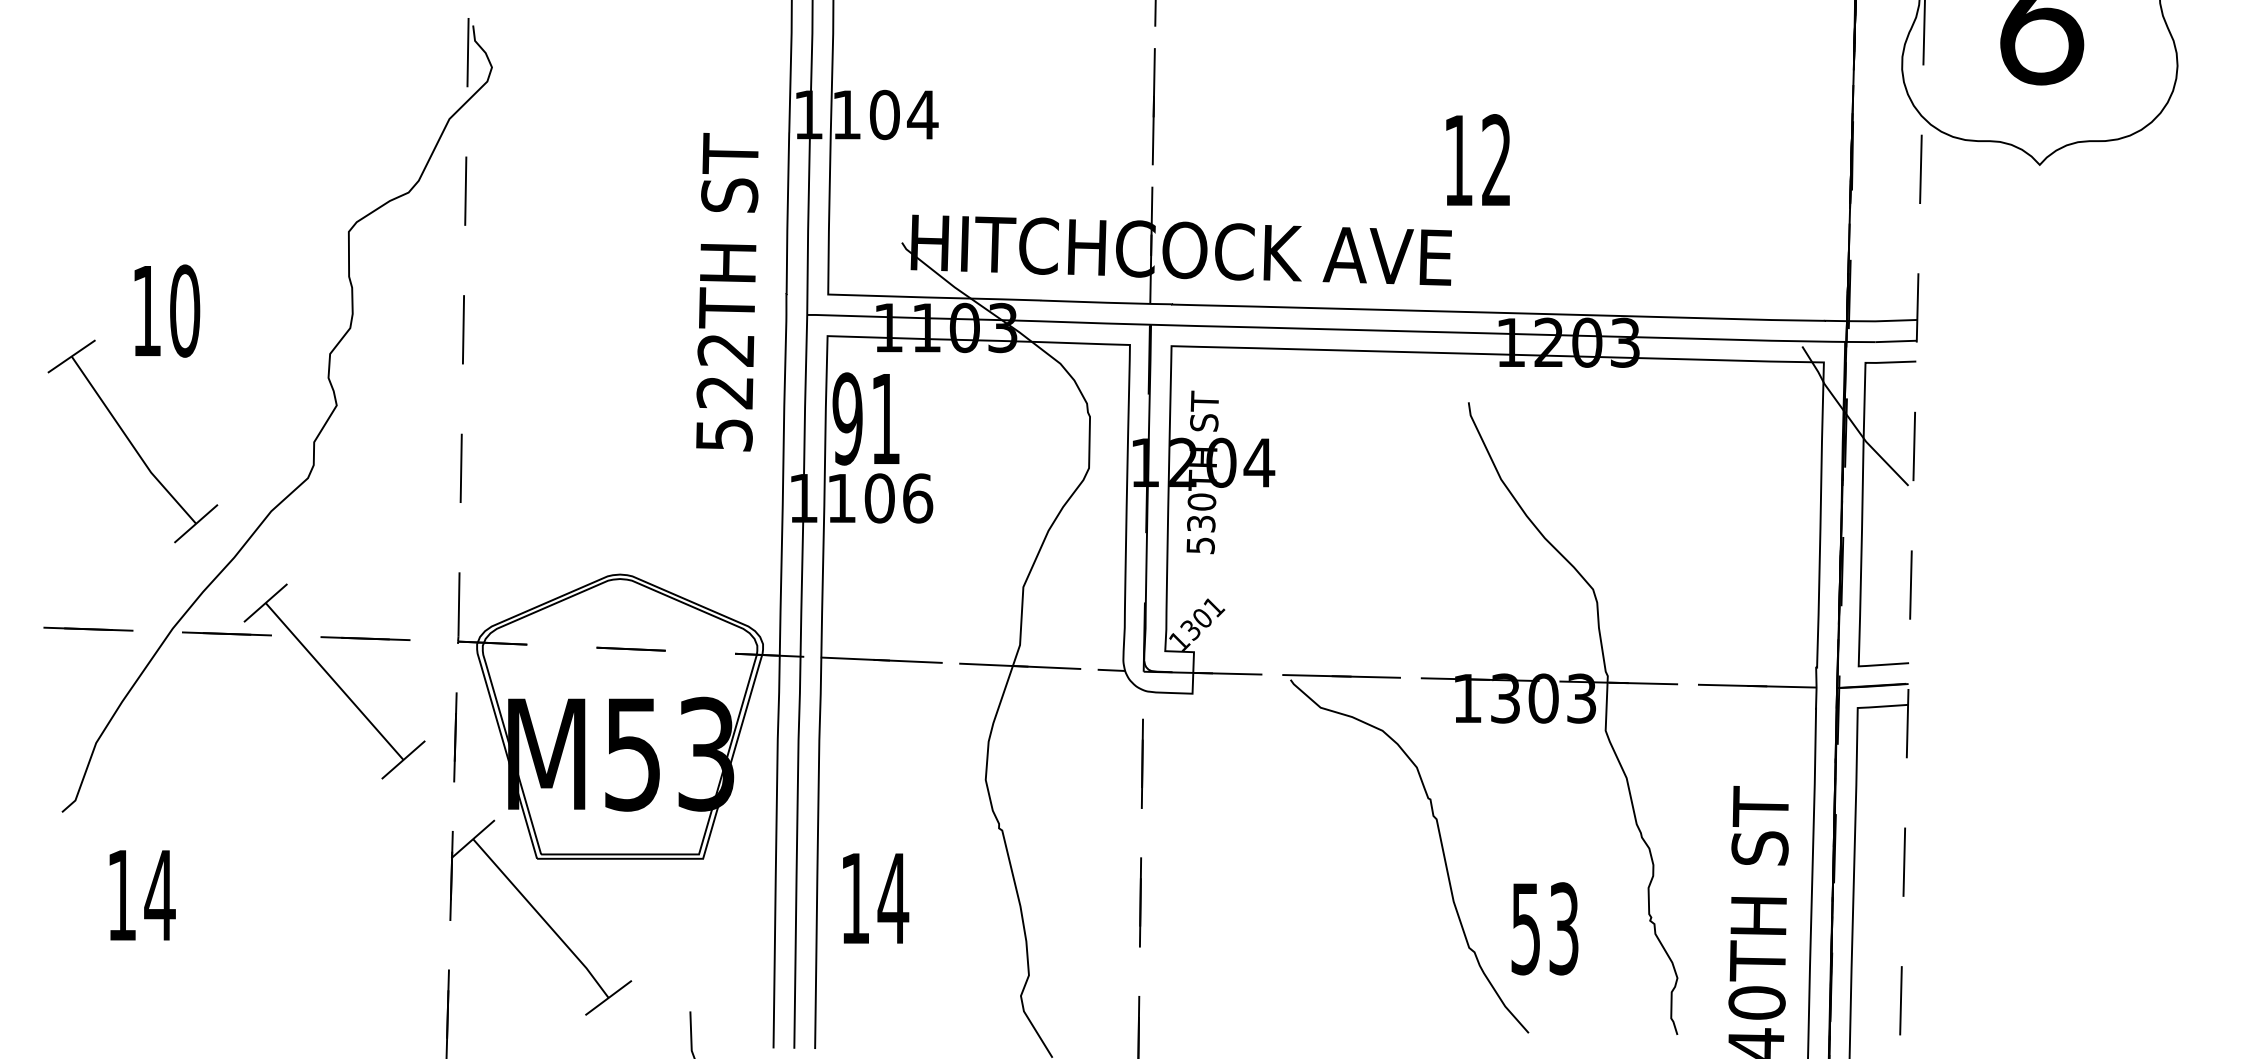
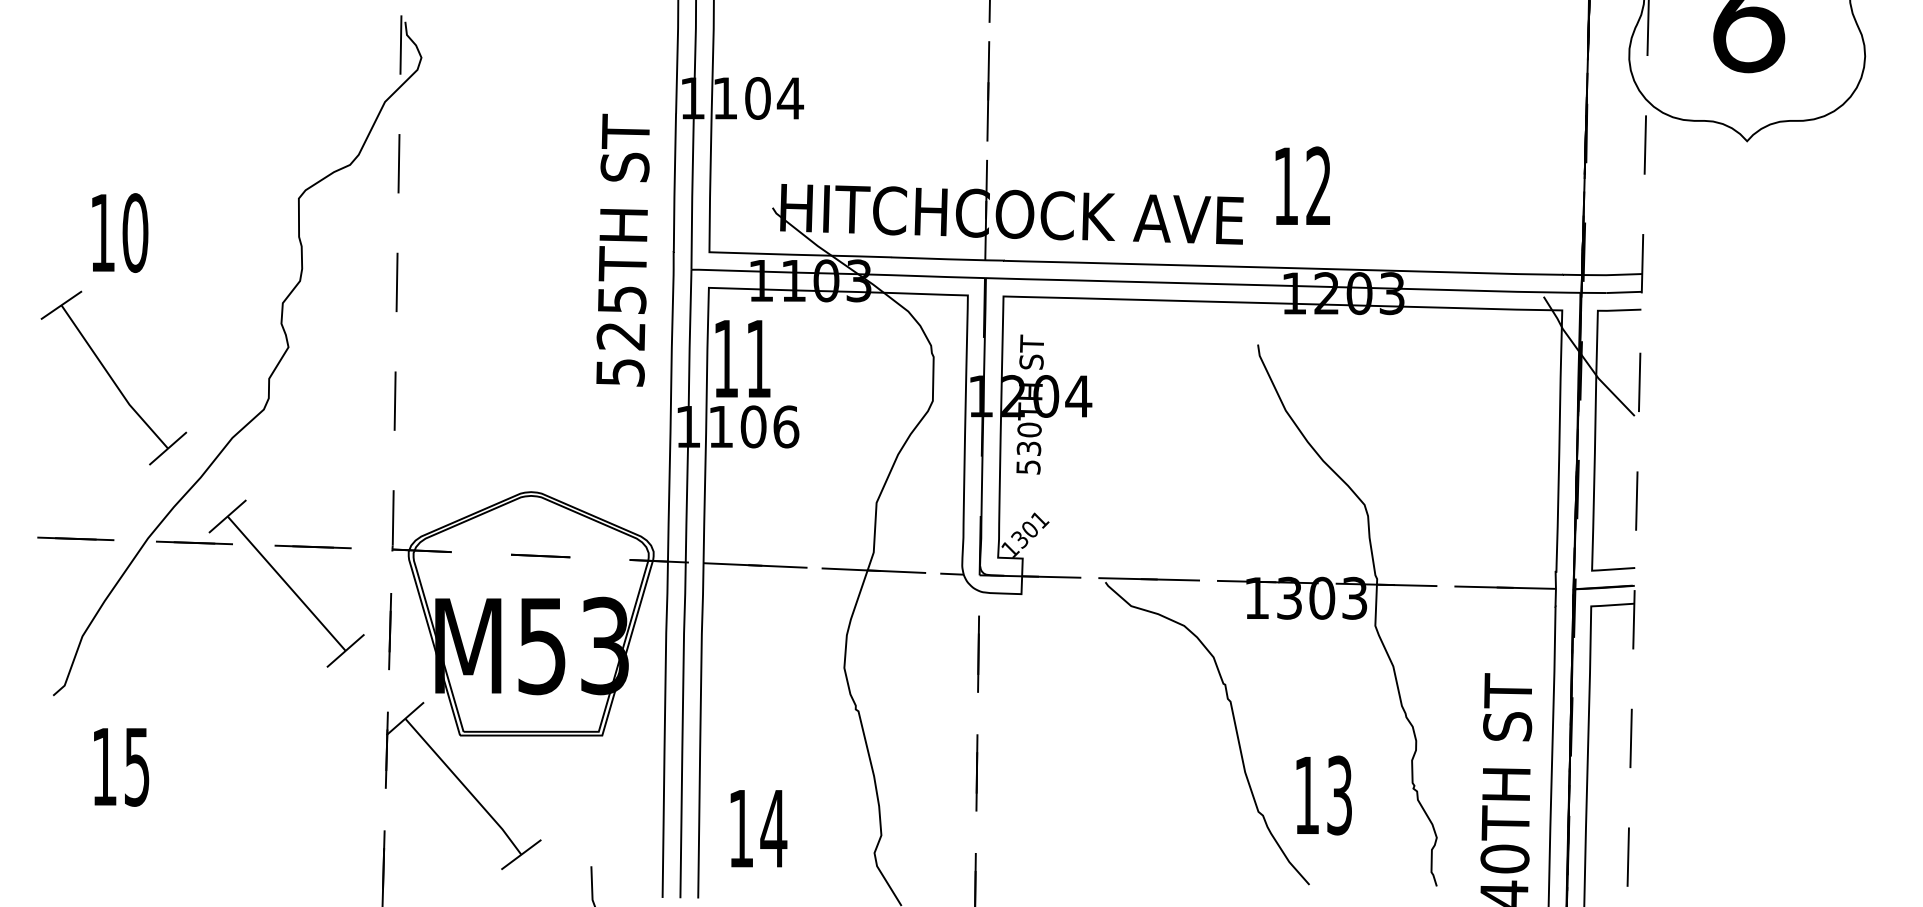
text: (1477, 159) -> (1302, 185), moved
text: (167, 310) -> (120, 232), moved
text: (725, 350) -> (621, 300), 522TH -> 525TH
text: (847, 418) -> (725, 358), 91 -> 11
text: (159, 896) -> (136, 767), 14 -> 15
text: (876, 898) -> (759, 828), moved
text: (1525, 929) -> (1306, 796), 53 -> 13

